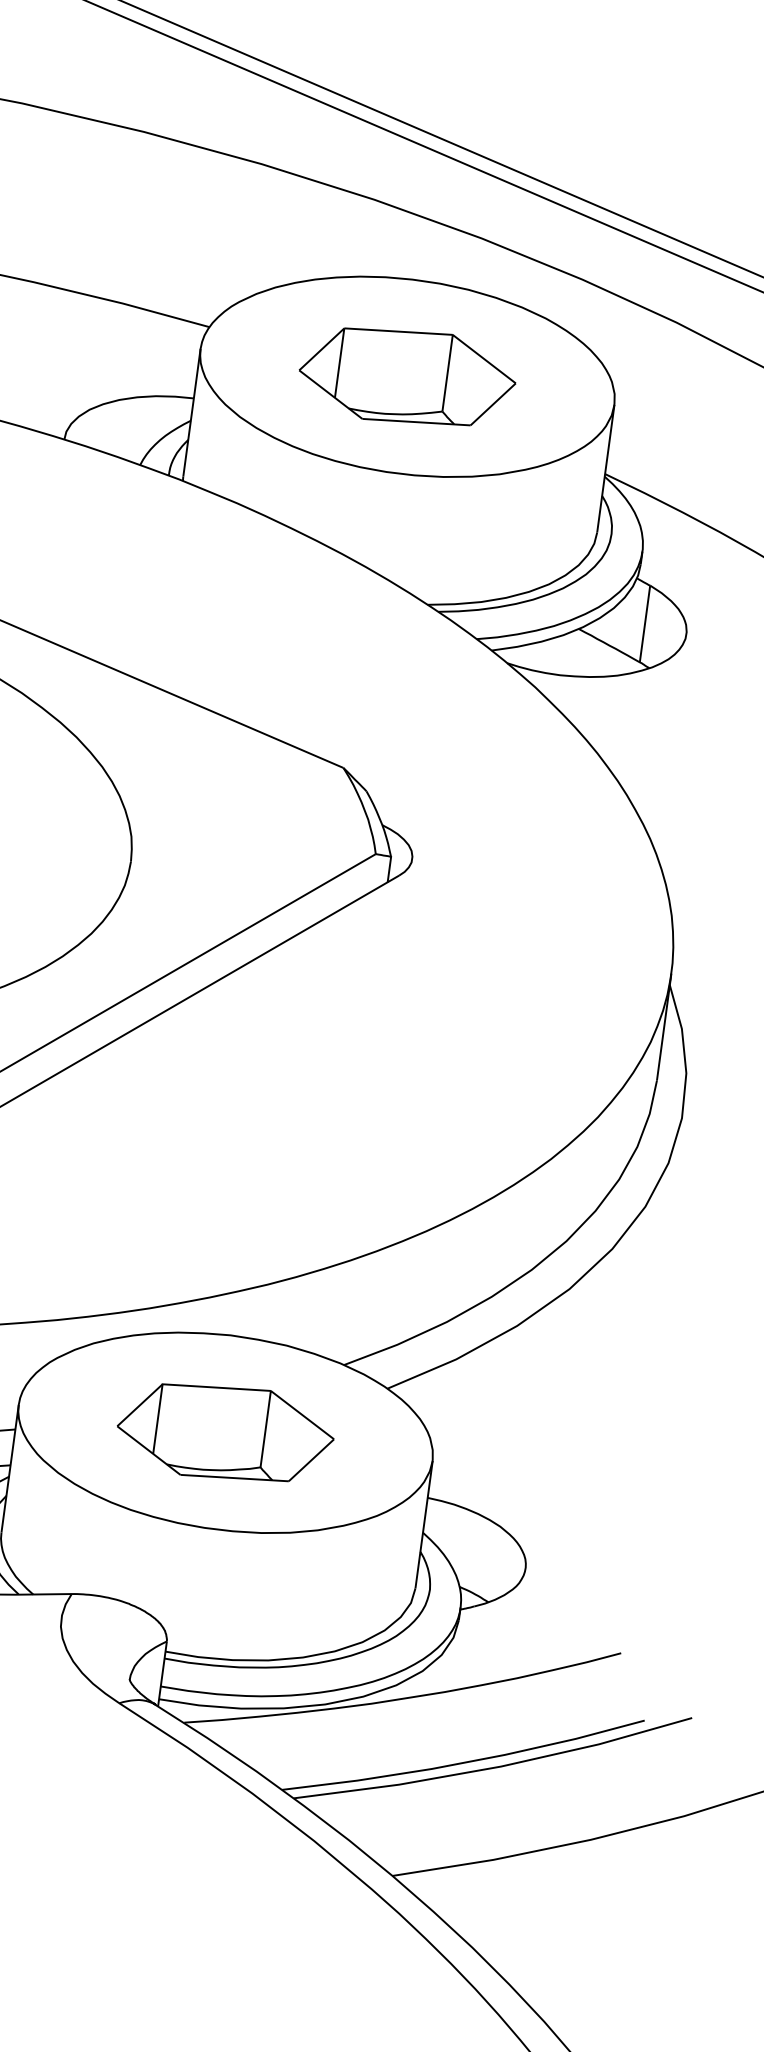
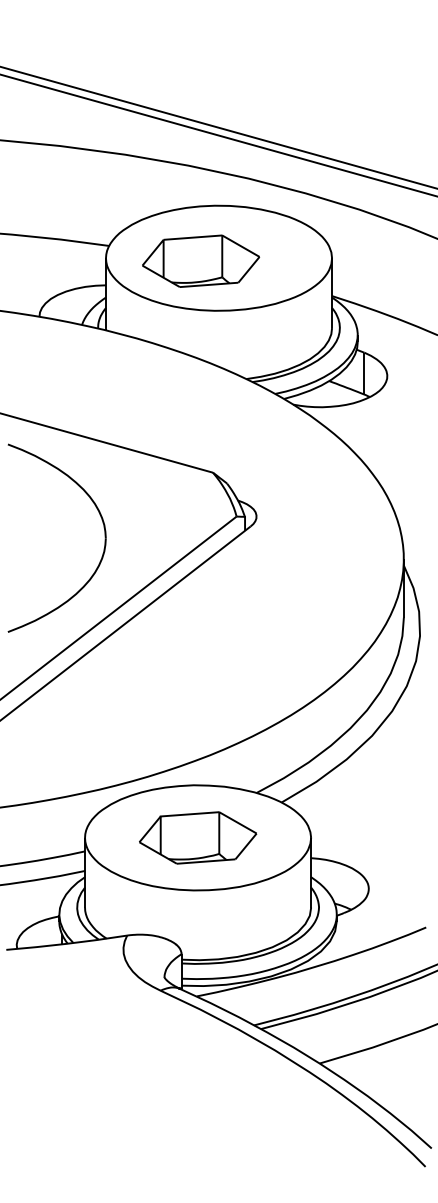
part: (408, 375) -> (201, 260), moved

